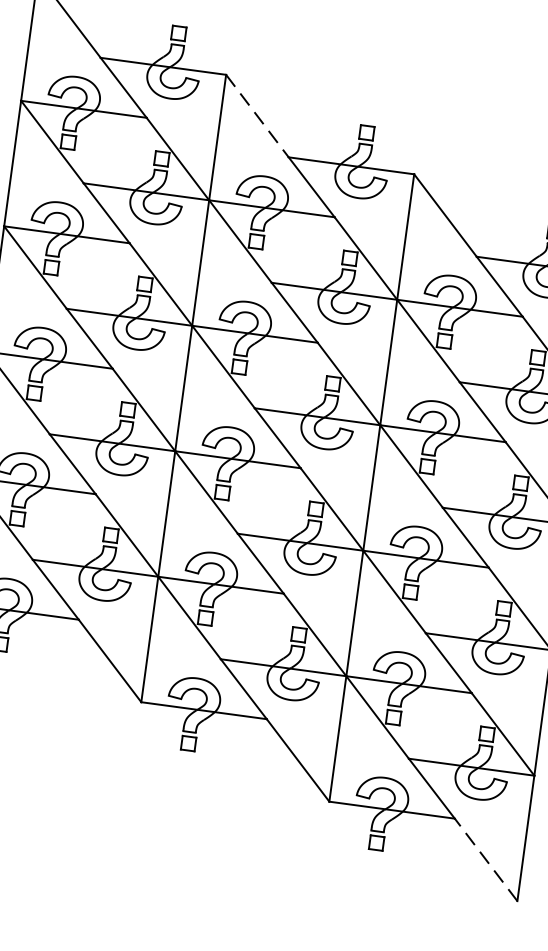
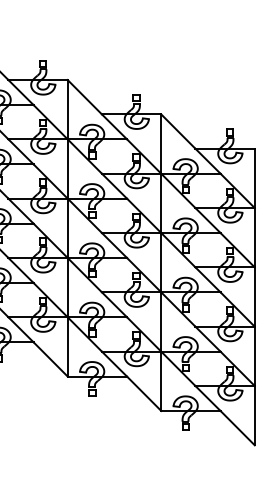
line: (258, 116) -> (85, 97), dashed -> solid
line: (485, 858) -> (237, 427), dashed -> solid

